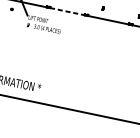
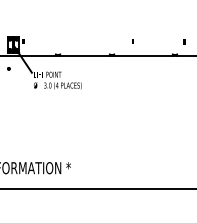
line: (67, 12) -> (85, 56), dashed -> solid

